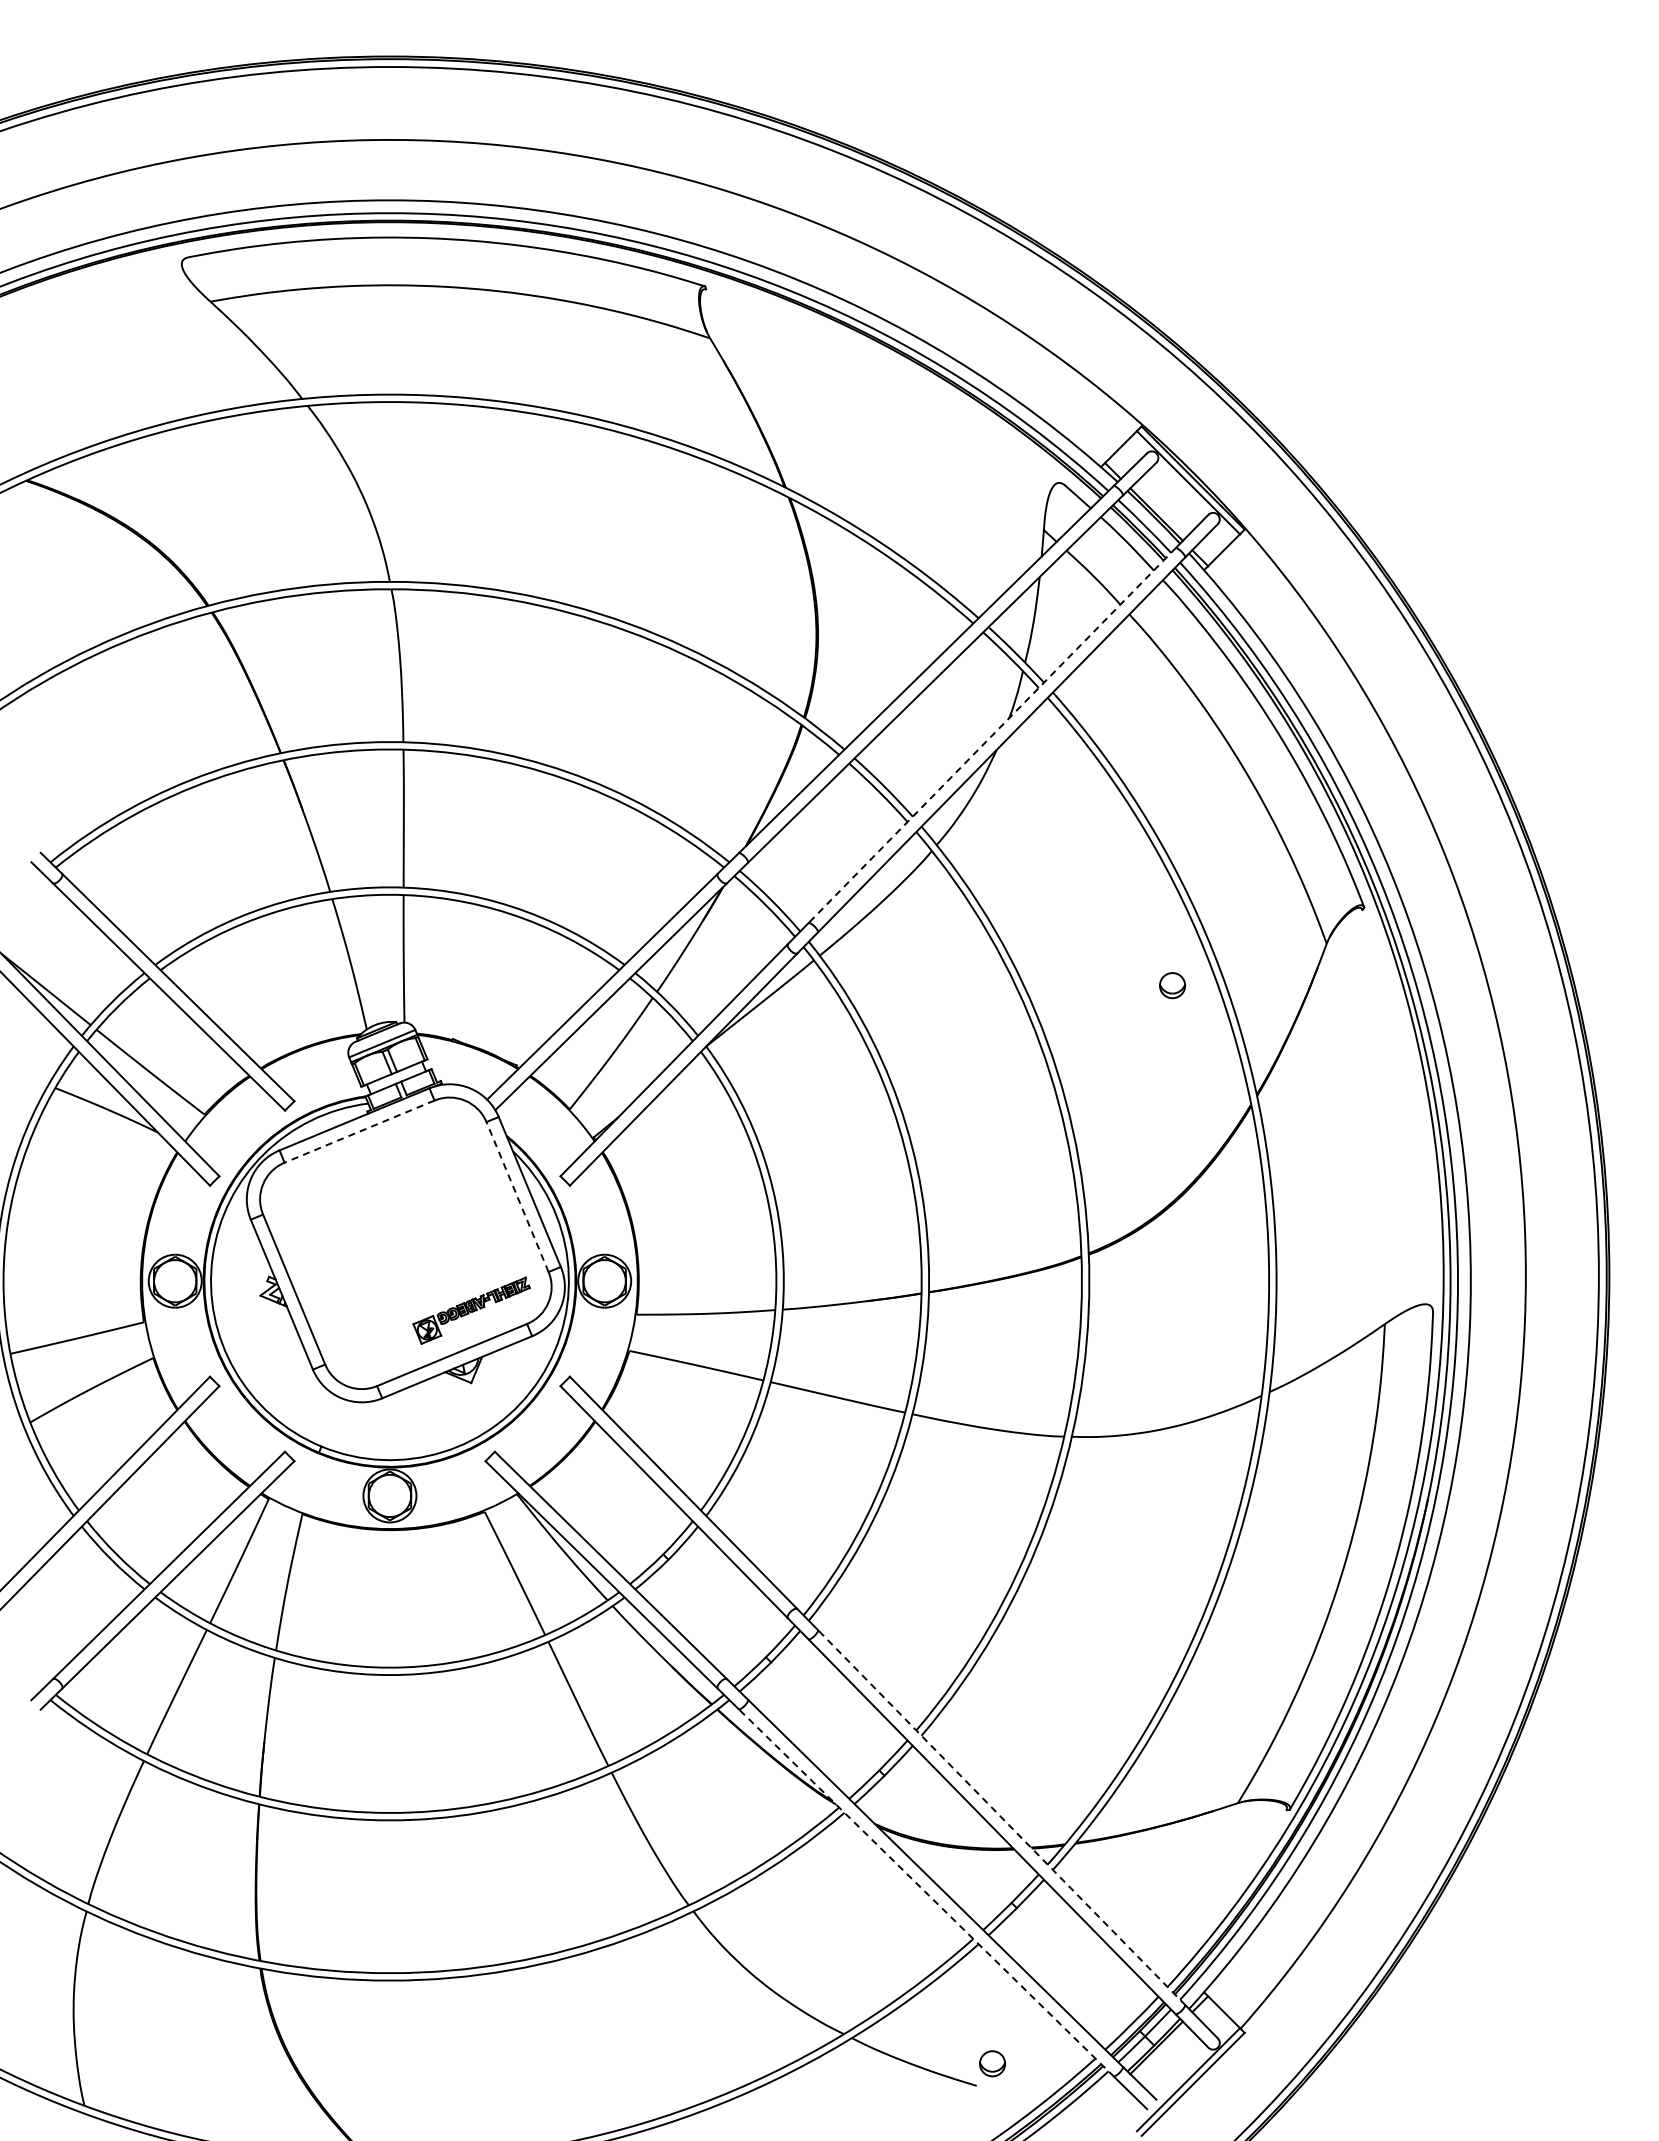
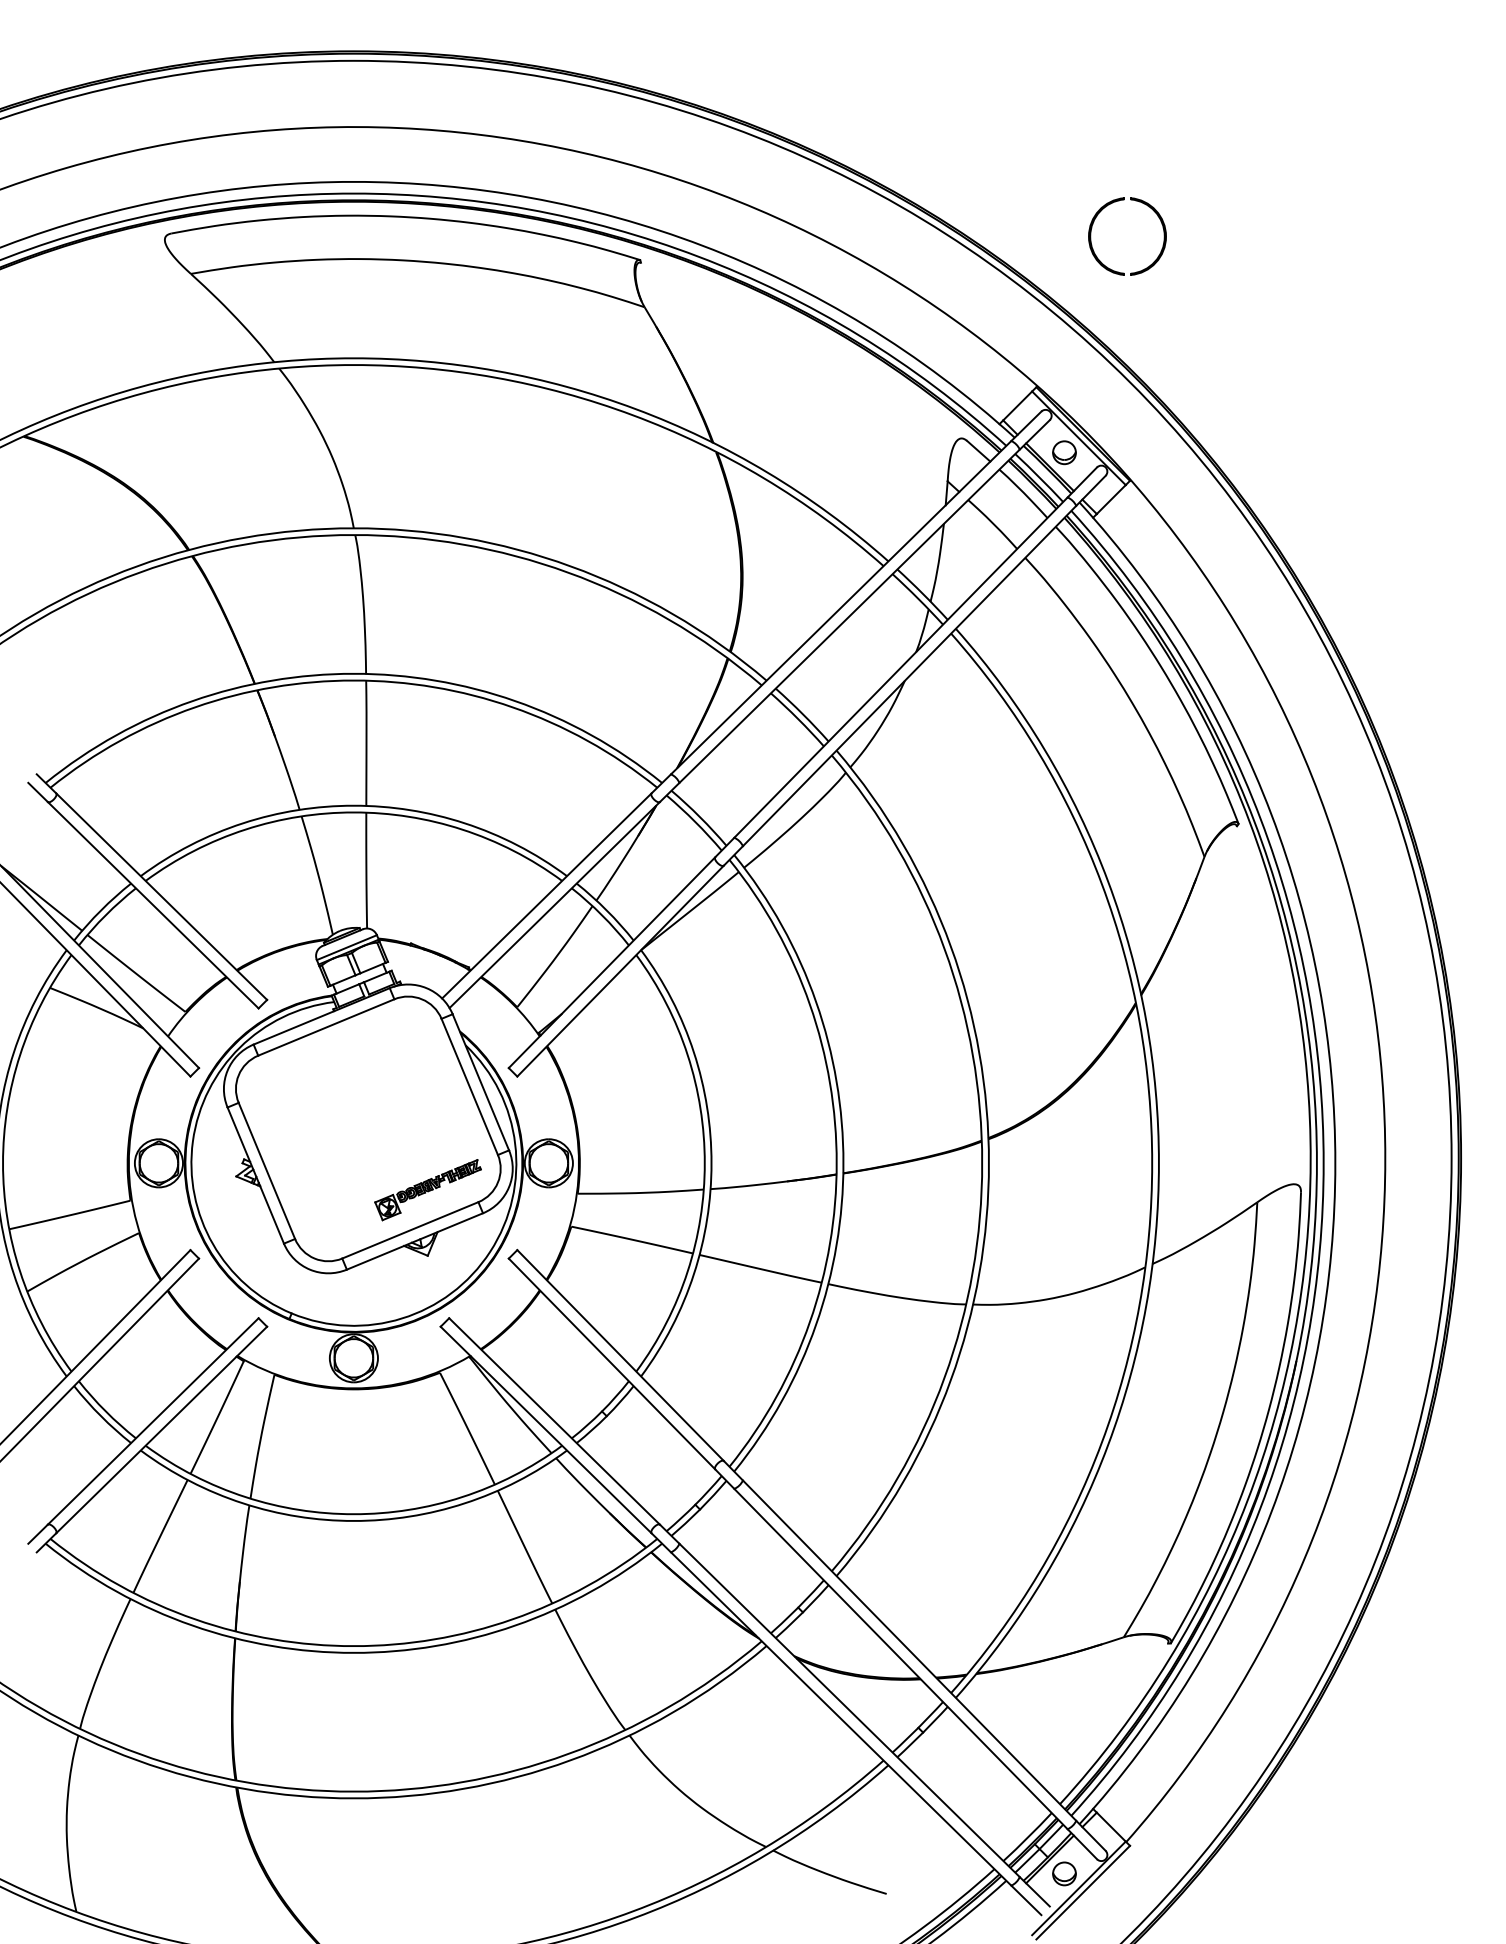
part: (1203, 250) -> (1092, 227), added
line: (992, 735) -> (901, 667), dashed -> solid
part: (1172, 985) -> (1064, 452), moved
line: (359, 1131) -> (326, 1027), dashed -> solid
line: (517, 1196) -> (469, 1086), dashed -> solid
line: (1001, 1817) -> (909, 1650), dashed -> solid
line: (926, 1892) -> (841, 1718), dashed -> solid
part: (992, 2063) -> (1064, 1873), moved

